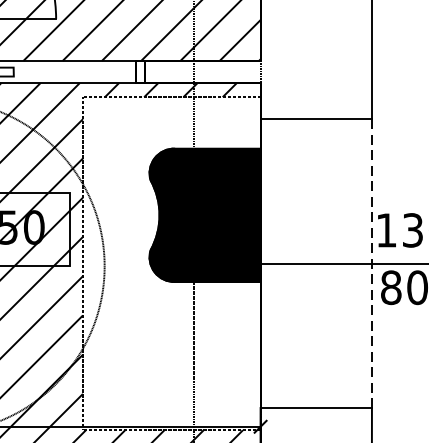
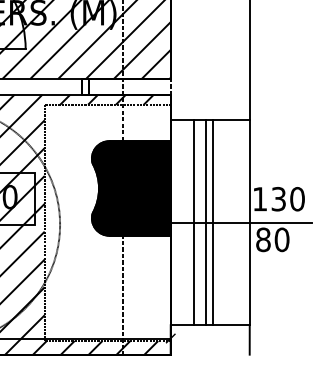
line: (294, 263) -> (194, 222), added
line: (309, 263) -> (205, 222), added
line: (320, 263) -> (213, 222), added
line: (371, 264) -> (249, 223), dashed -> solid

